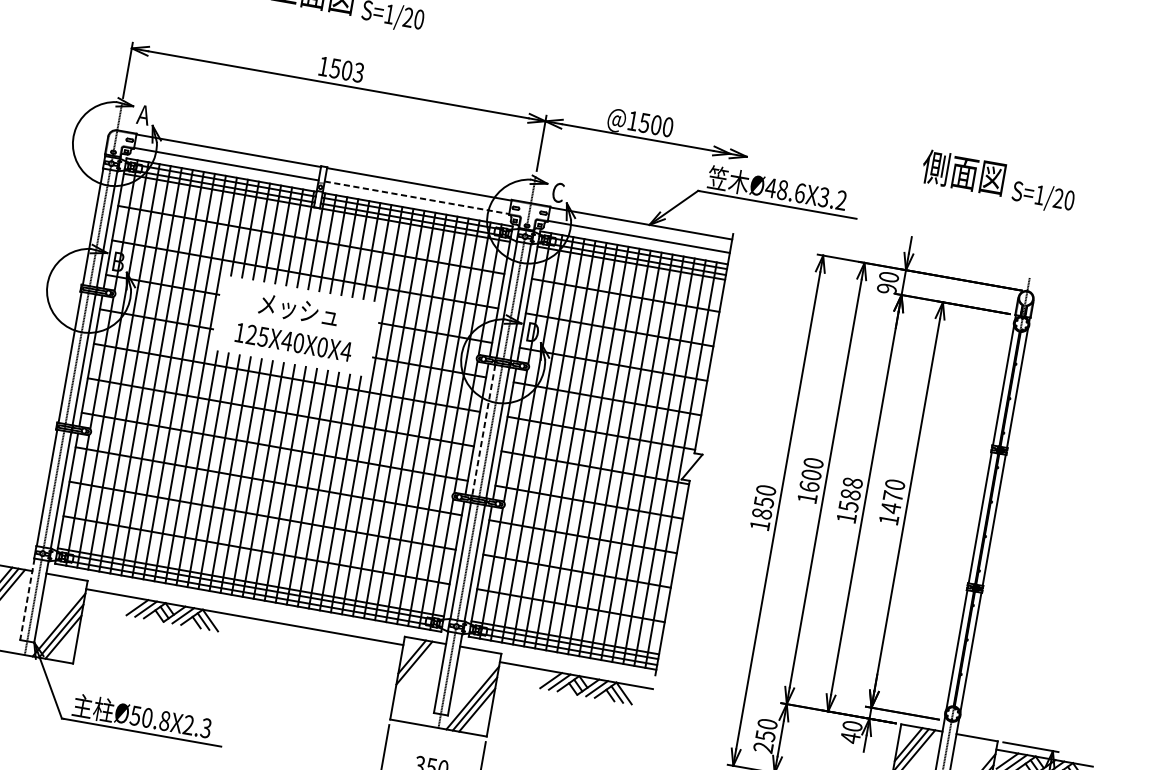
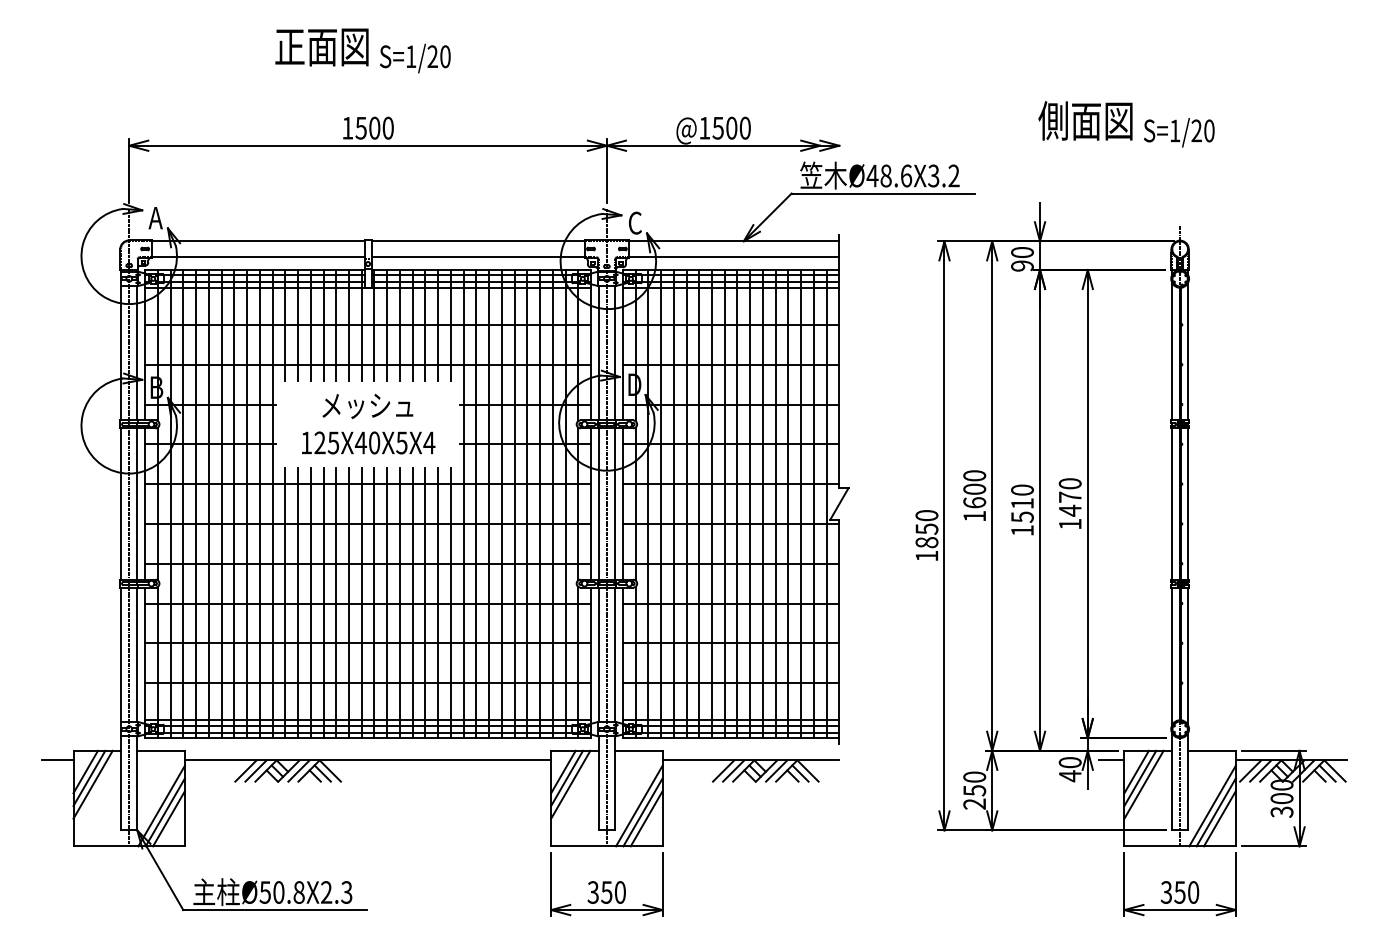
text: (358, 72) -> (387, 128), 1503 -> 1500
line: (417, 197) -> (478, 256), dashed -> solid
text: (322, 346) -> (401, 442), 125X40X0X4 -> 125X40X5X4
line: (483, 430) -> (598, 504), dashed -> solid
text: (851, 488) -> (1022, 496), 1588 -> 1510
line: (27, 599) -> (121, 783), dashed -> solid
line: (416, 668) -> (570, 784), added
line: (888, 730) -> (1111, 760), added

